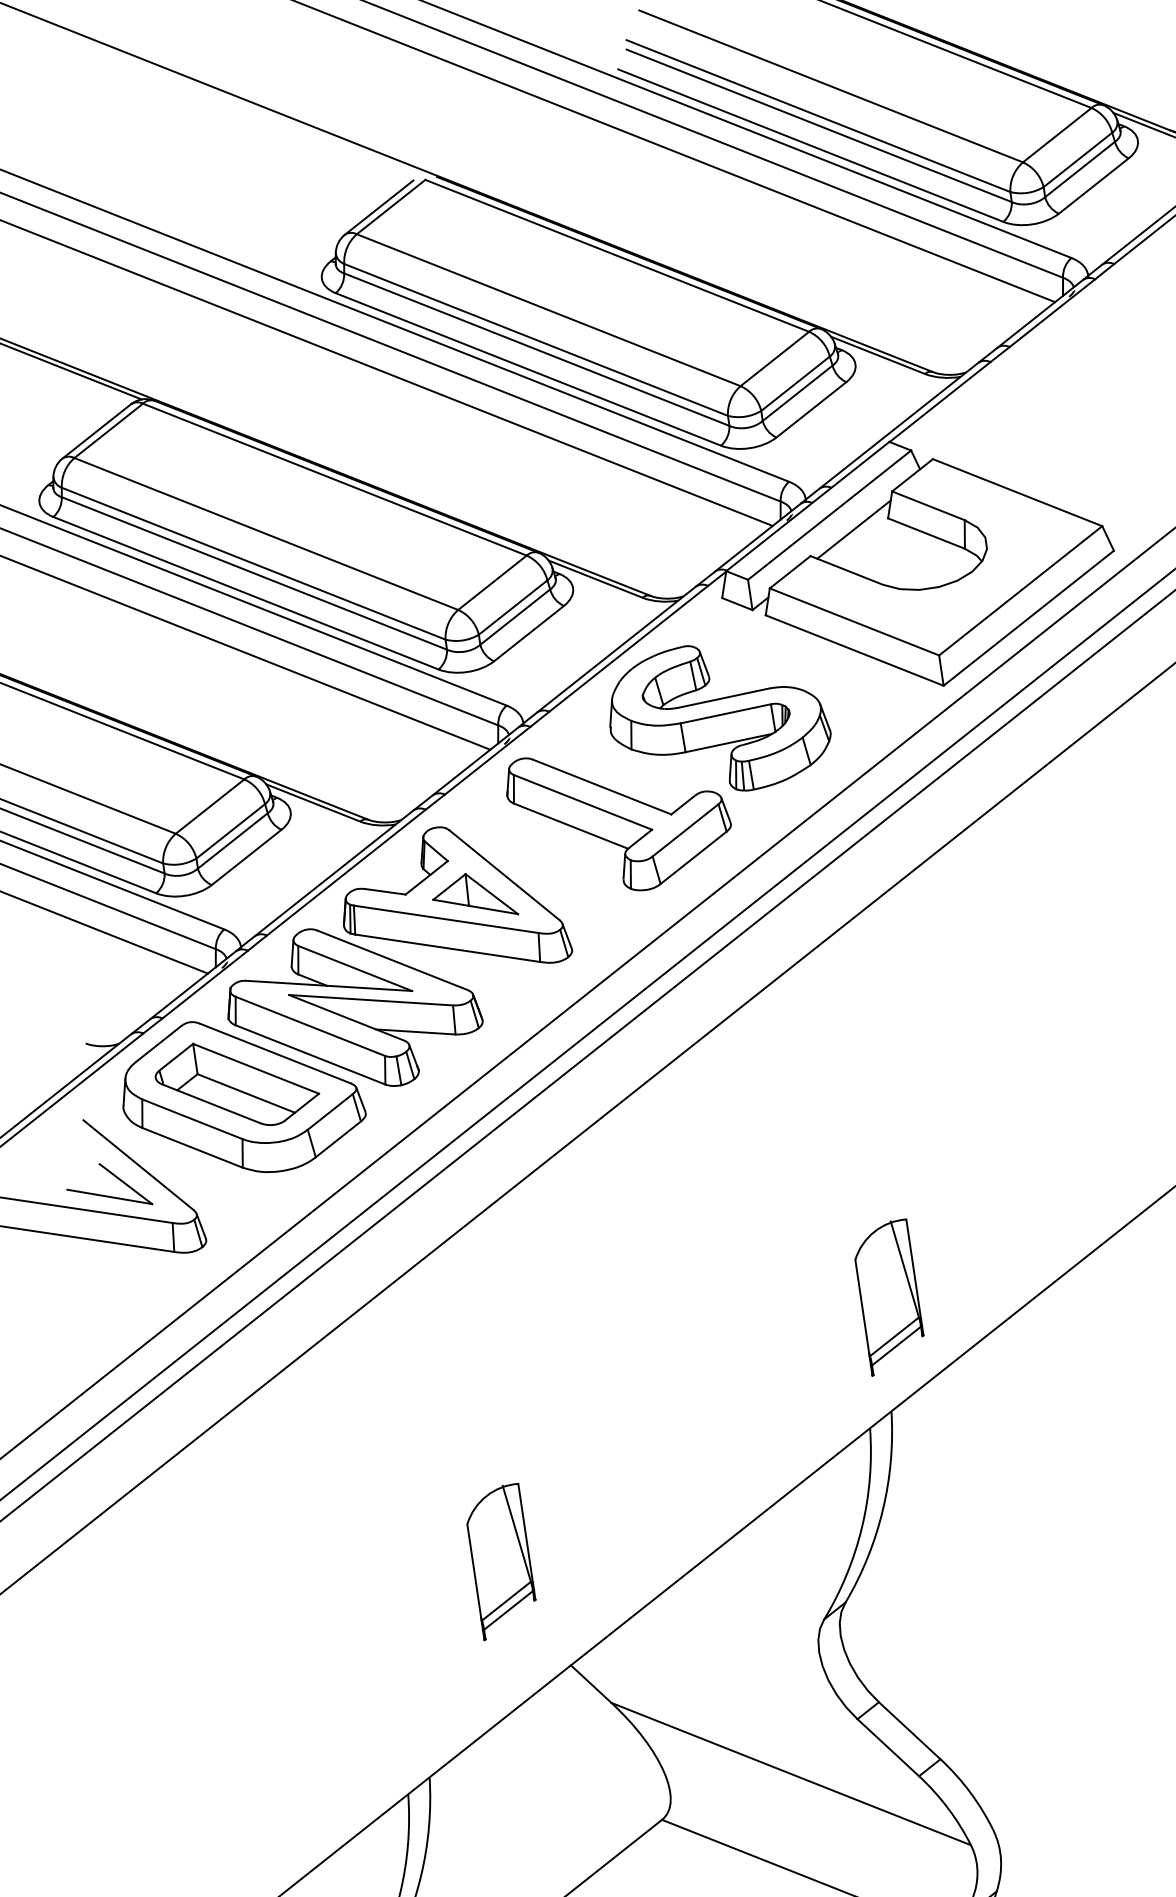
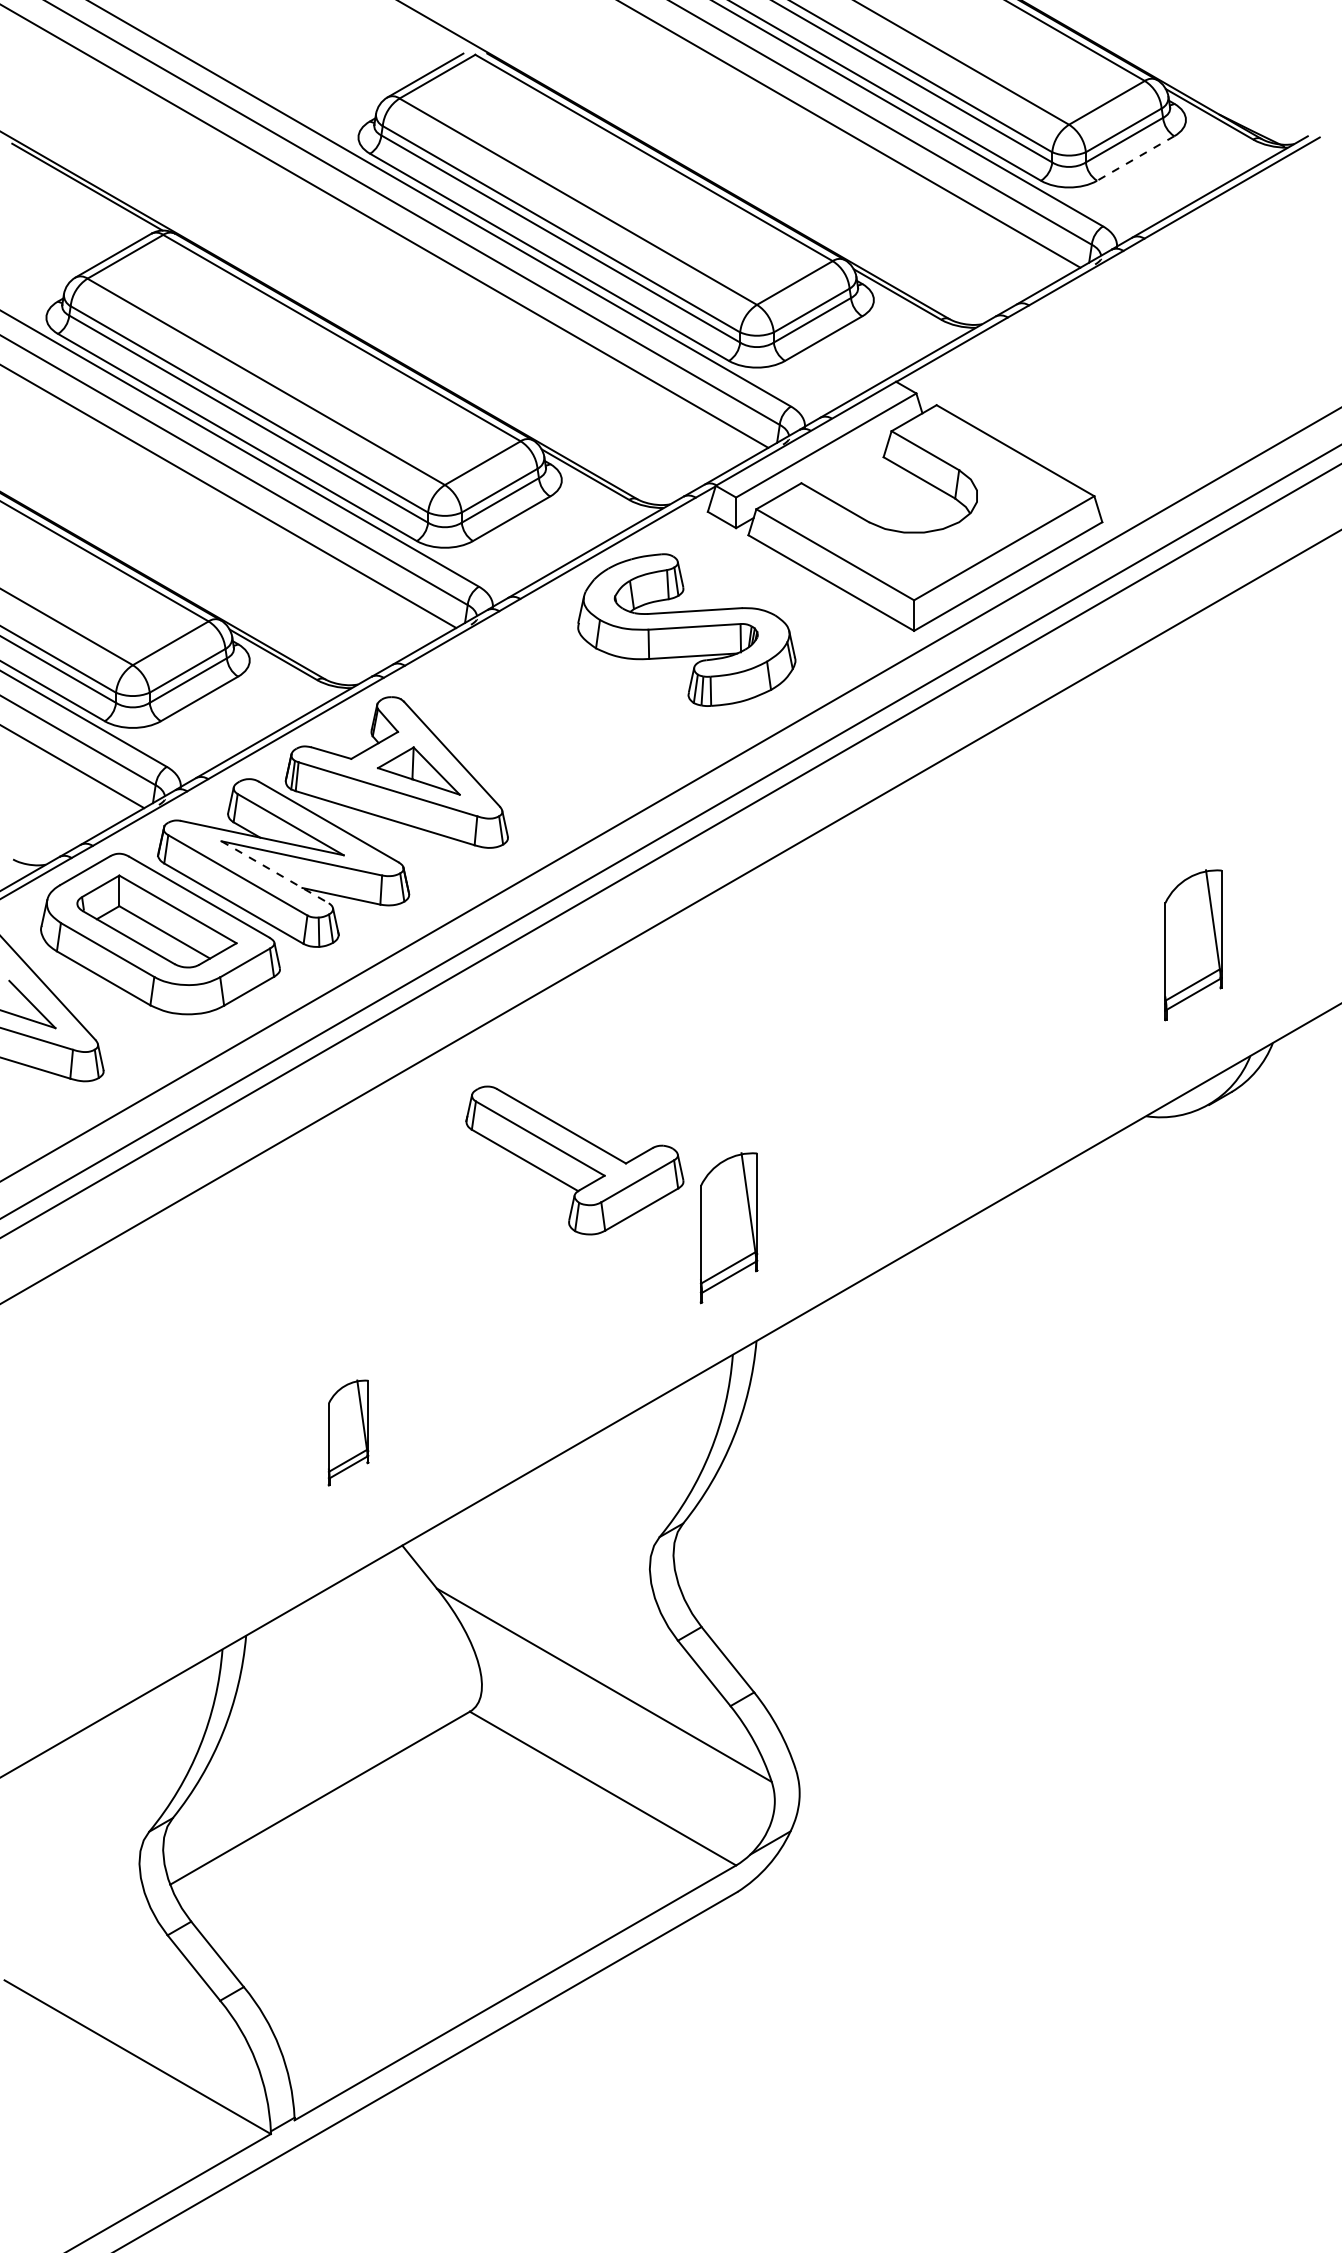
line: (1093, 186) -> (1135, 158), solid -> dashed
line: (853, 528) -> (847, 462), removed
part: (620, 819) -> (574, 1160), moved
line: (347, 1018) -> (275, 872), solid -> dashed
part: (888, 1297) -> (728, 1228), moved
part: (501, 1561) -> (348, 1432), size x0.7

